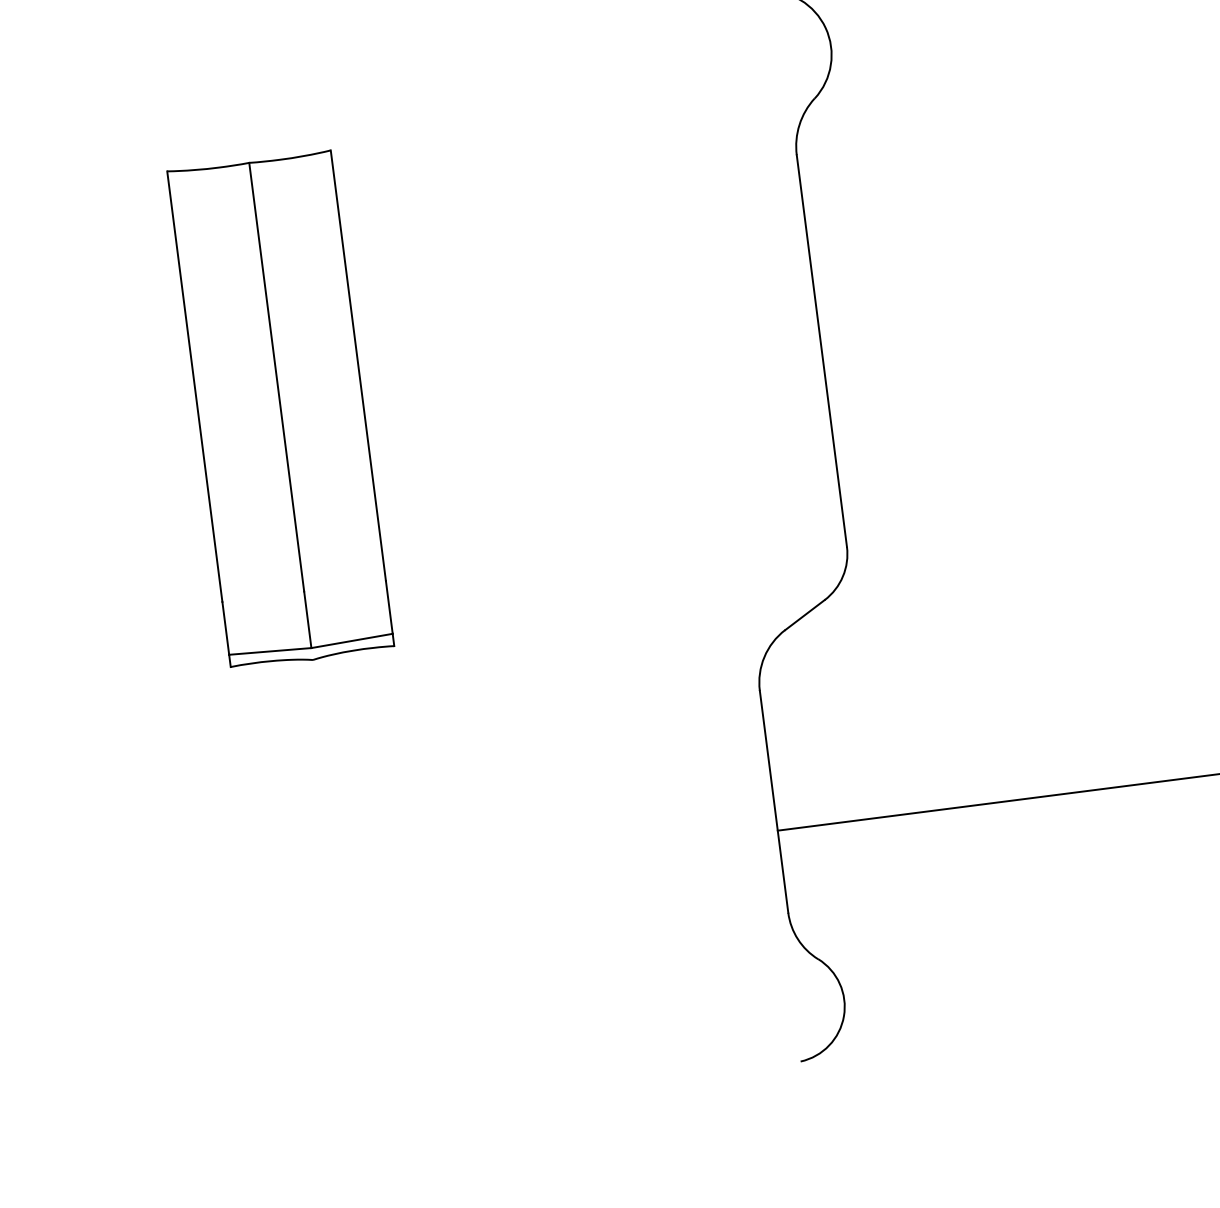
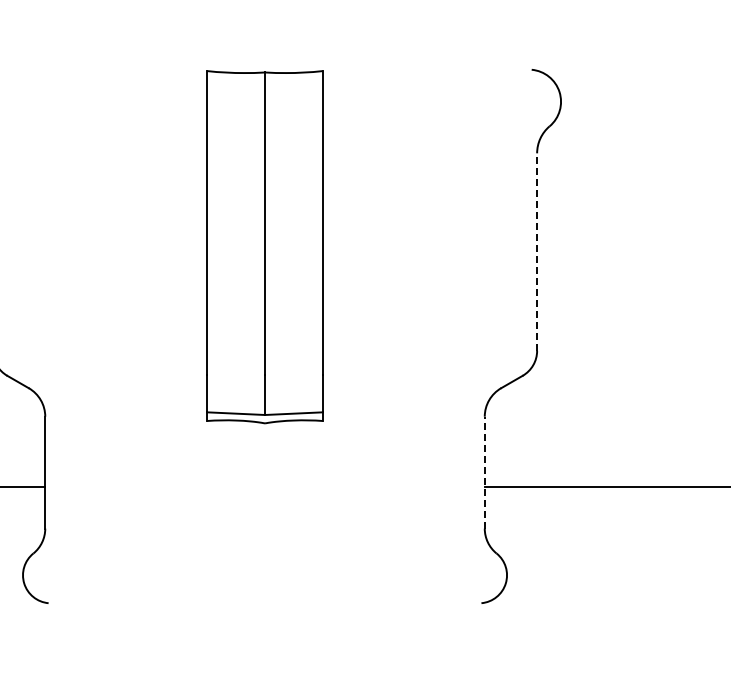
line: (822, 351) -> (537, 252), solid -> dashed
part: (279, 409) -> (264, 246), size x1.4
line: (773, 801) -> (484, 472), solid -> dashed

